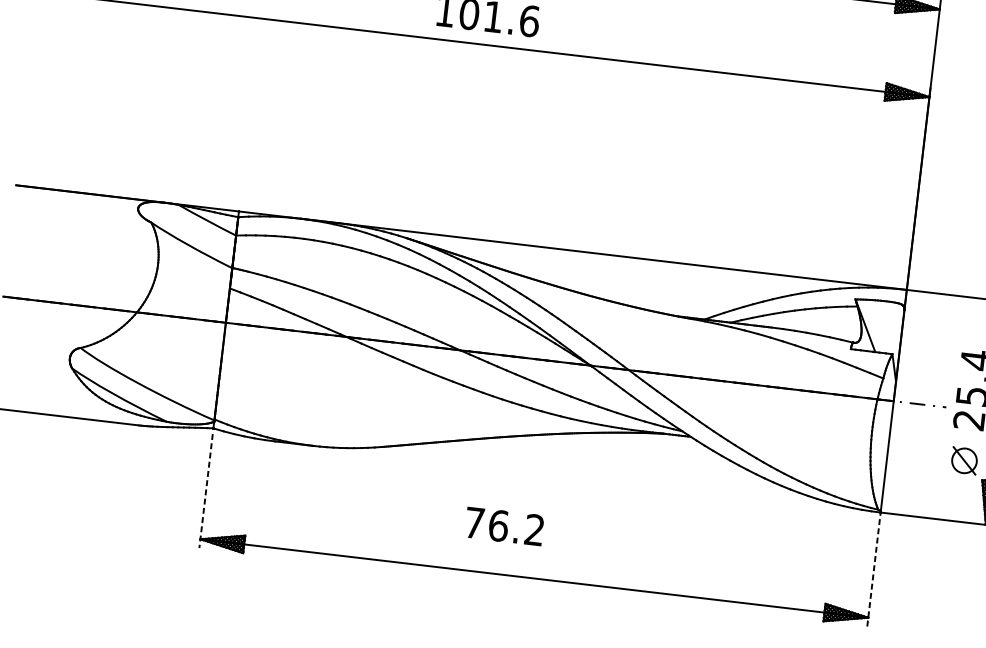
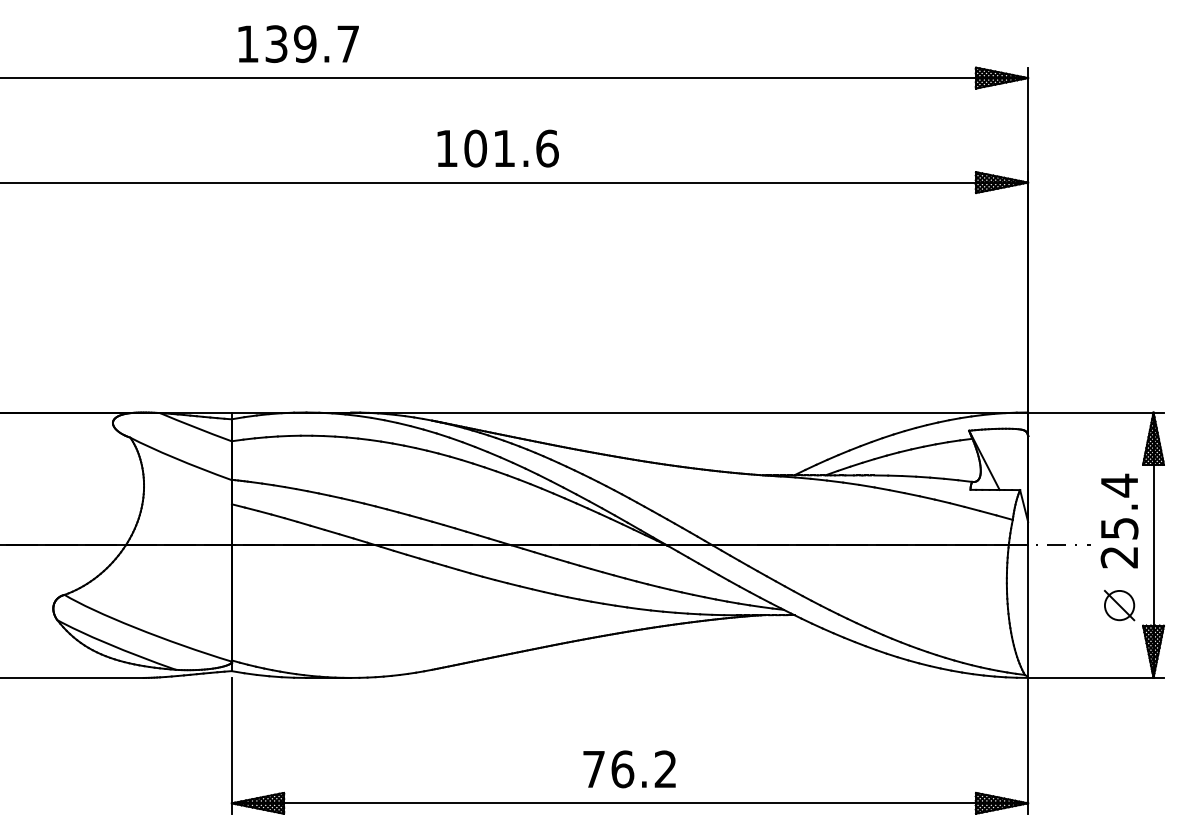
line: (205, 490) -> (231, 745), dashed -> solid
text: (504, 526) -> (629, 769), moved
line: (874, 569) -> (1028, 745), dashed -> solid

